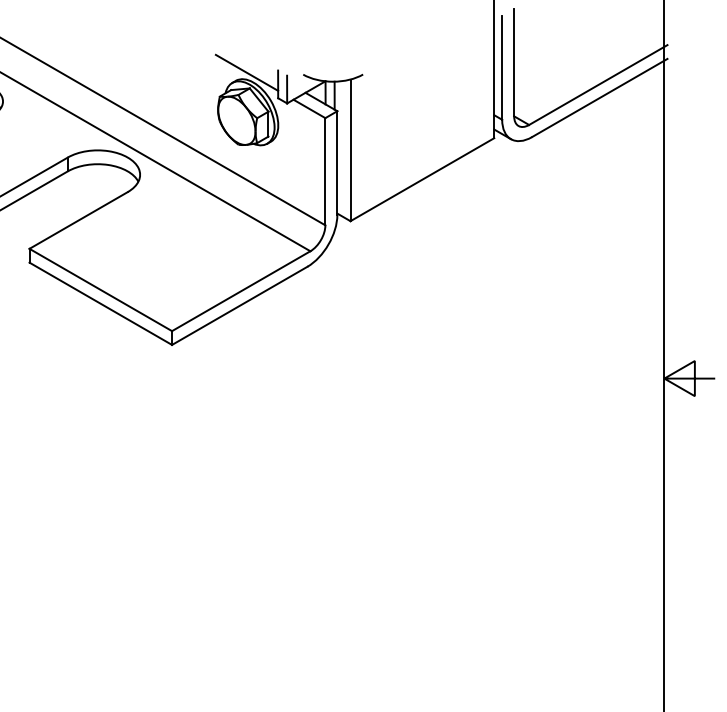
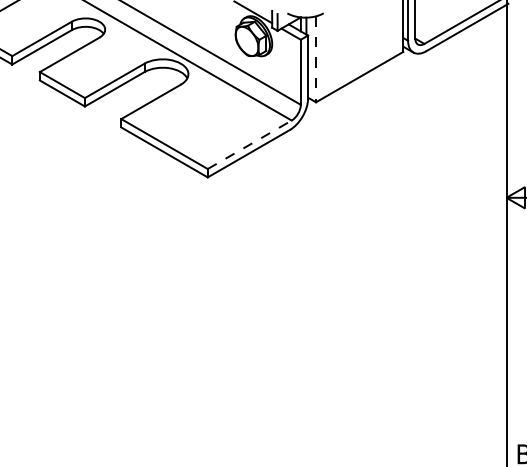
line: (351, 150) -> (316, 59), solid -> dashed
line: (242, 290) -> (250, 144), solid -> dashed

